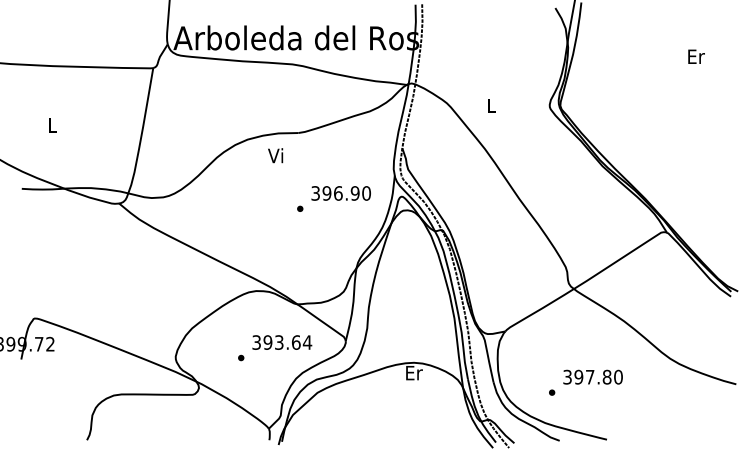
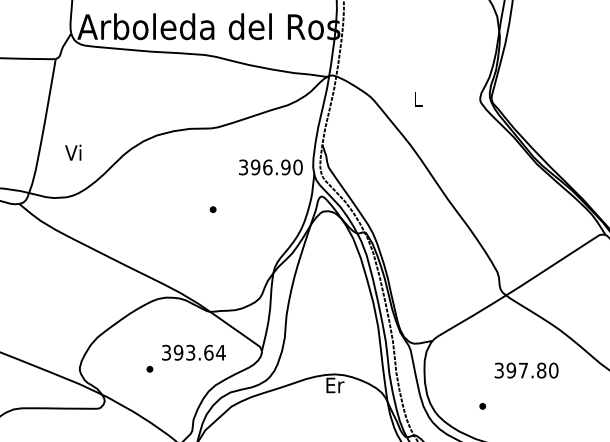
text: (275, 155) -> (73, 152), moved
text: (340, 193) -> (270, 167), moved
text: (592, 376) -> (525, 369), moved

